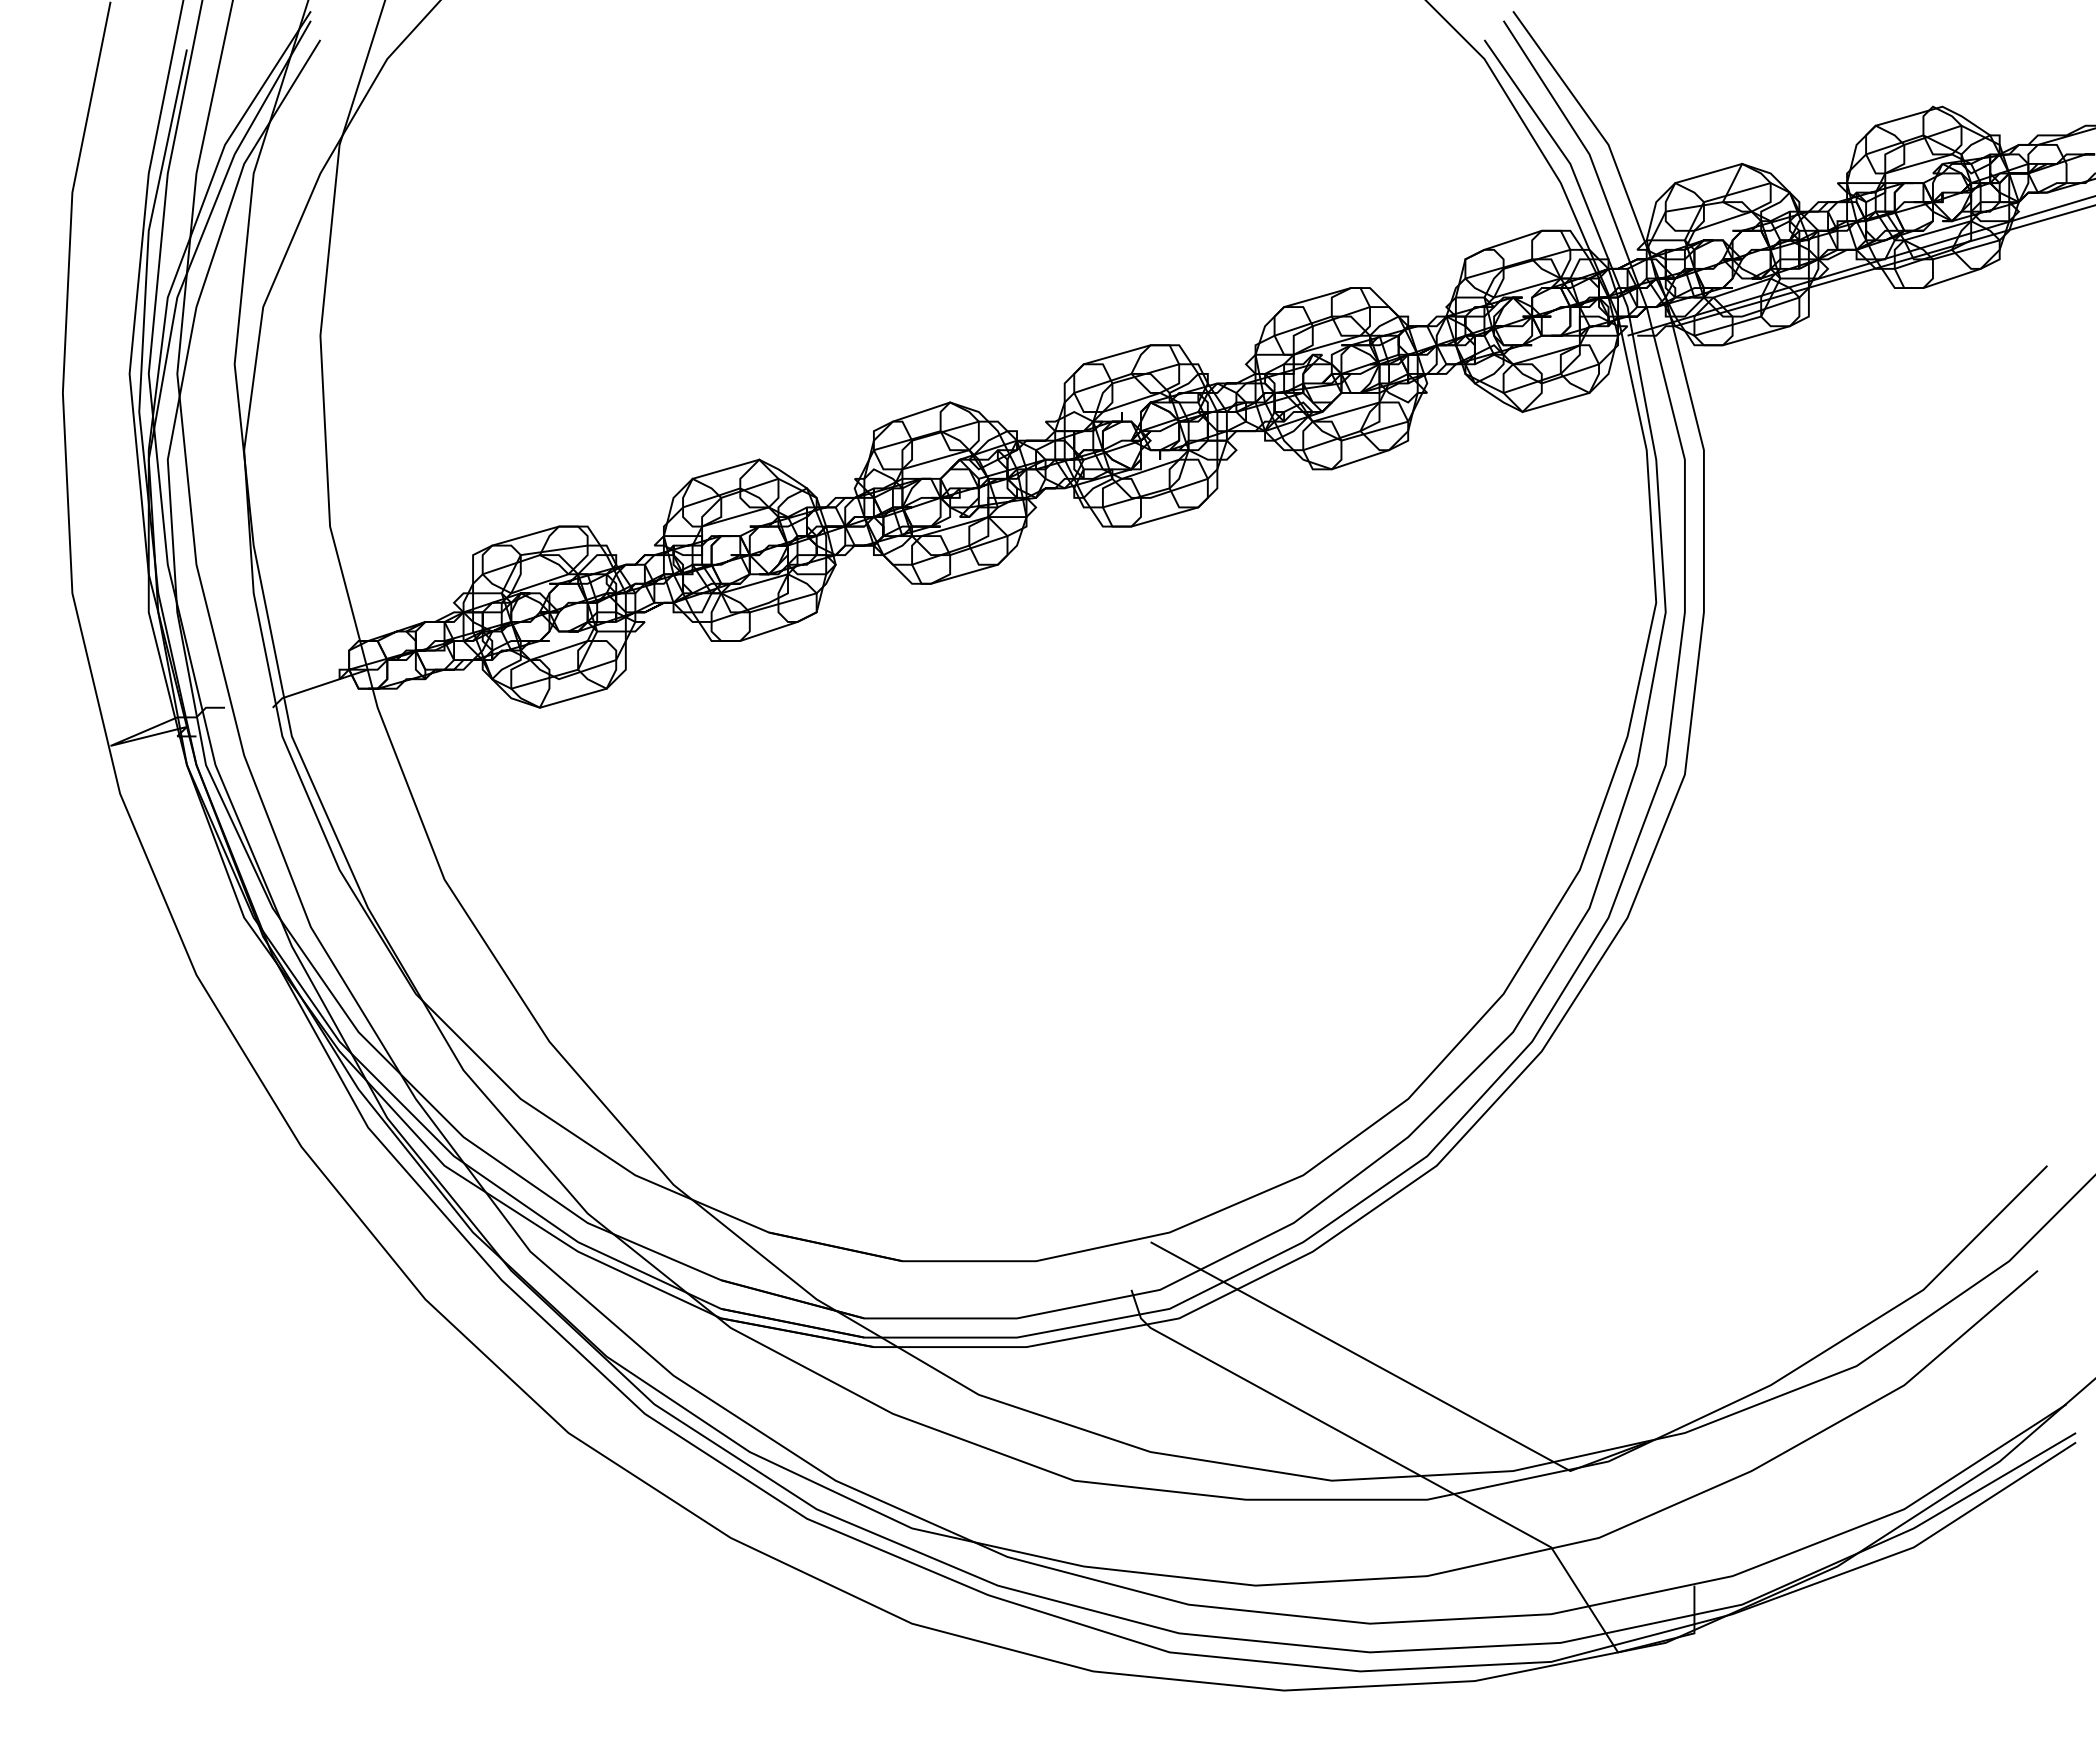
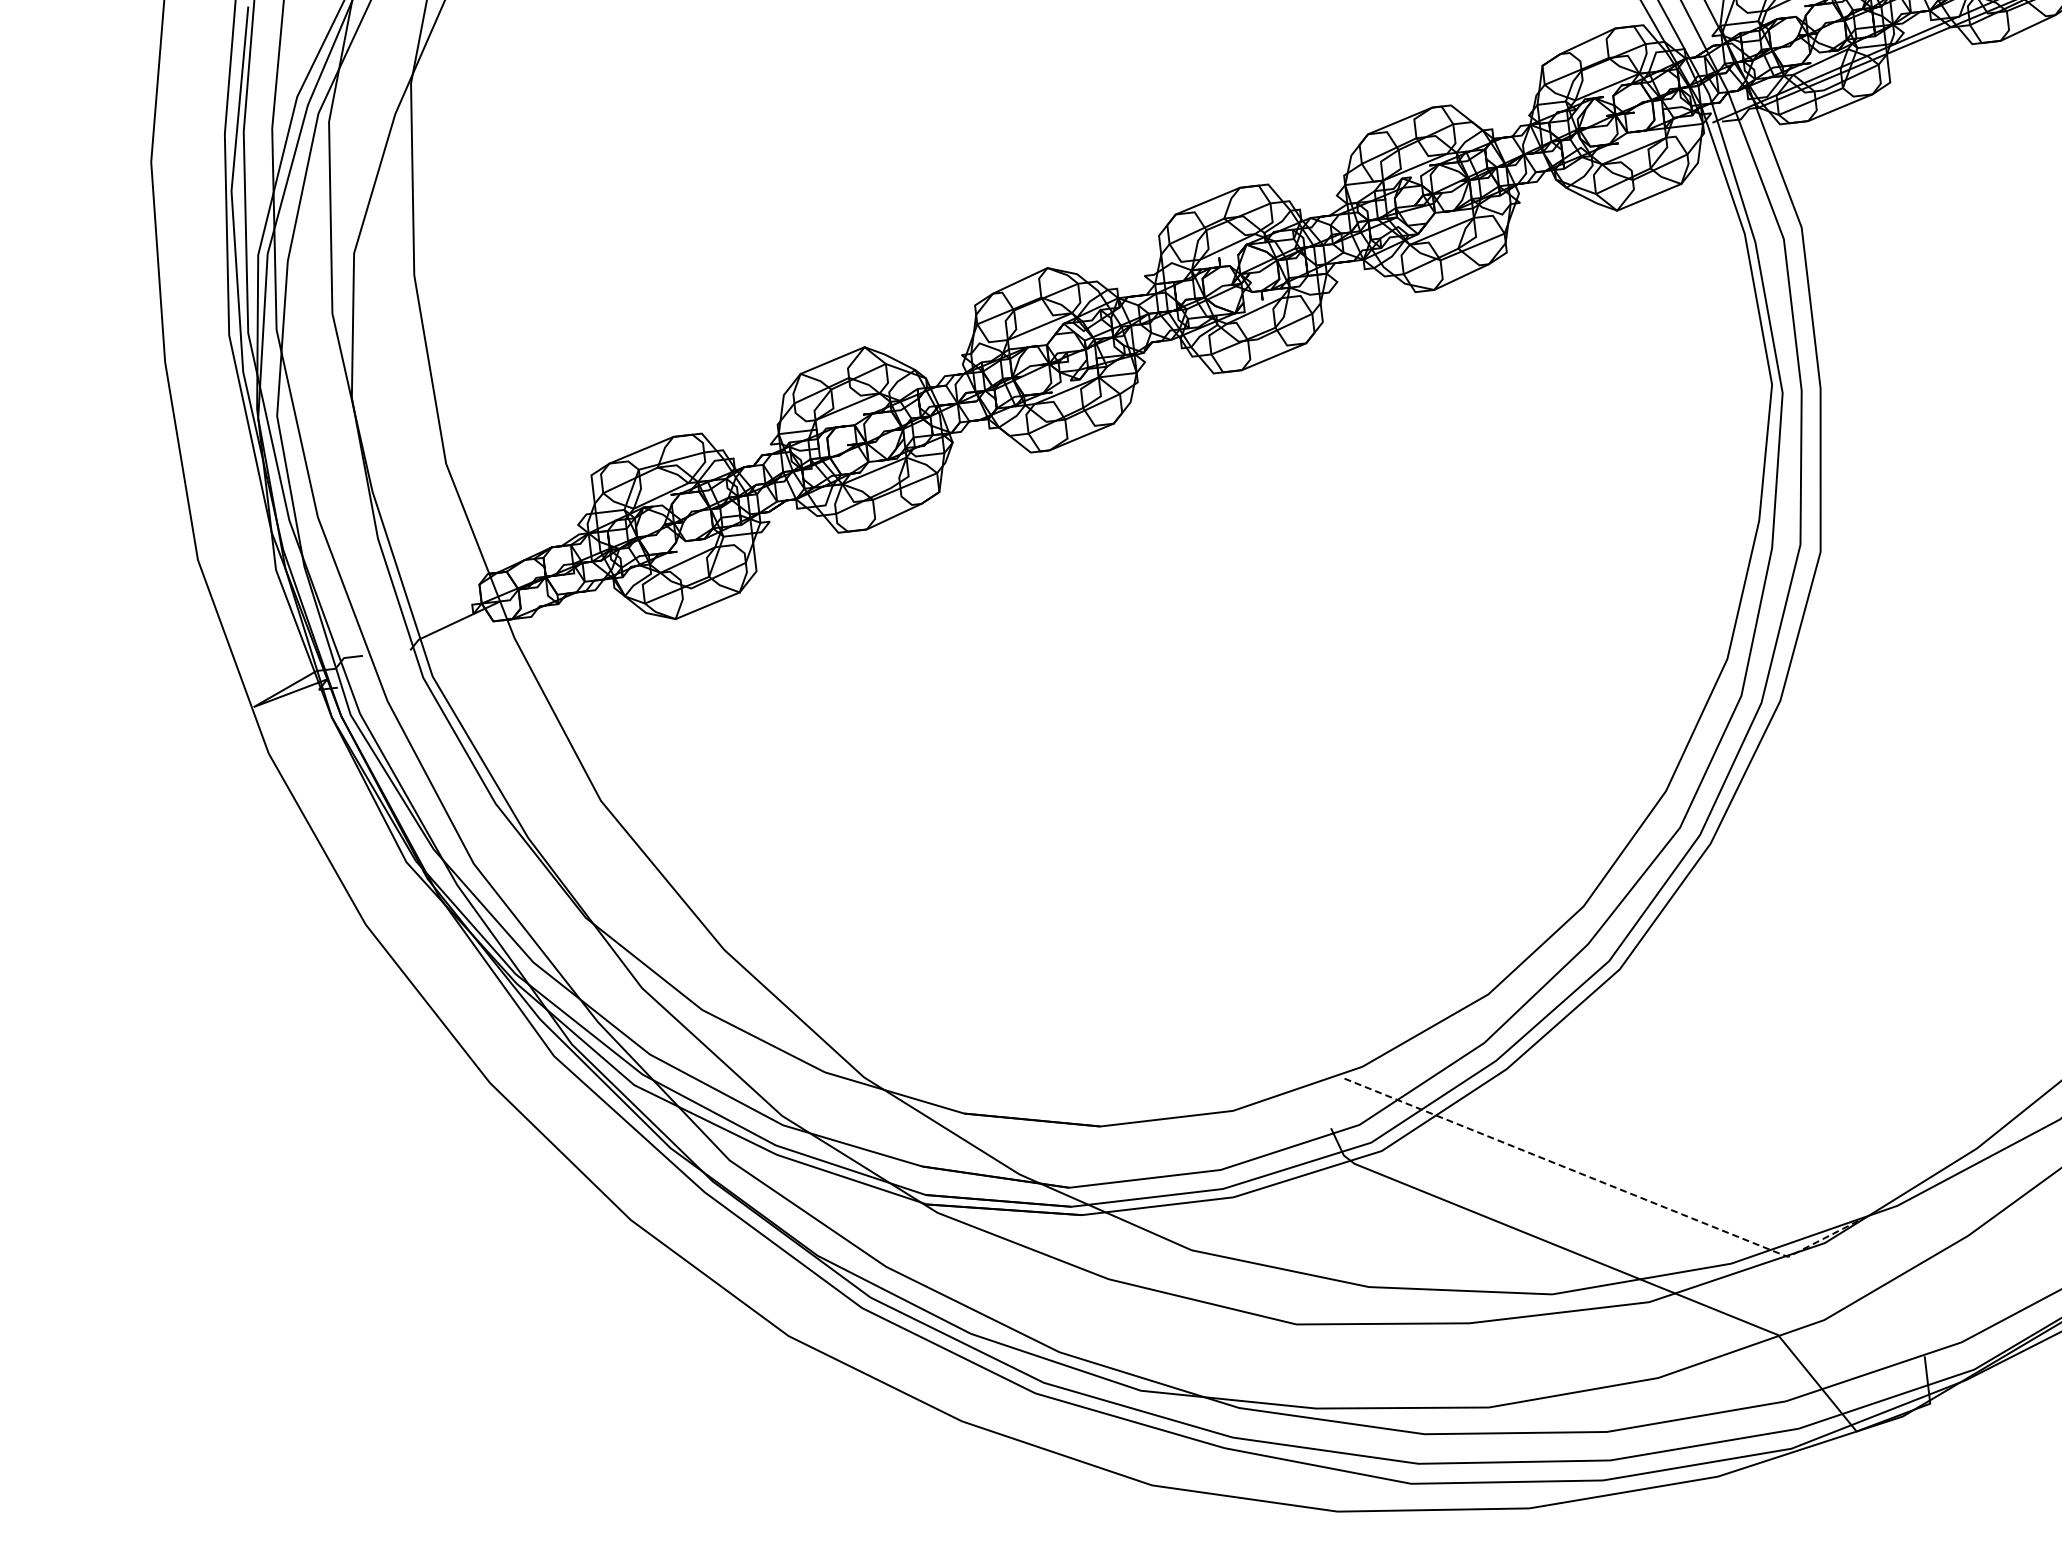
line: (1396, 1376) -> (1604, 1183), solid -> dashed

